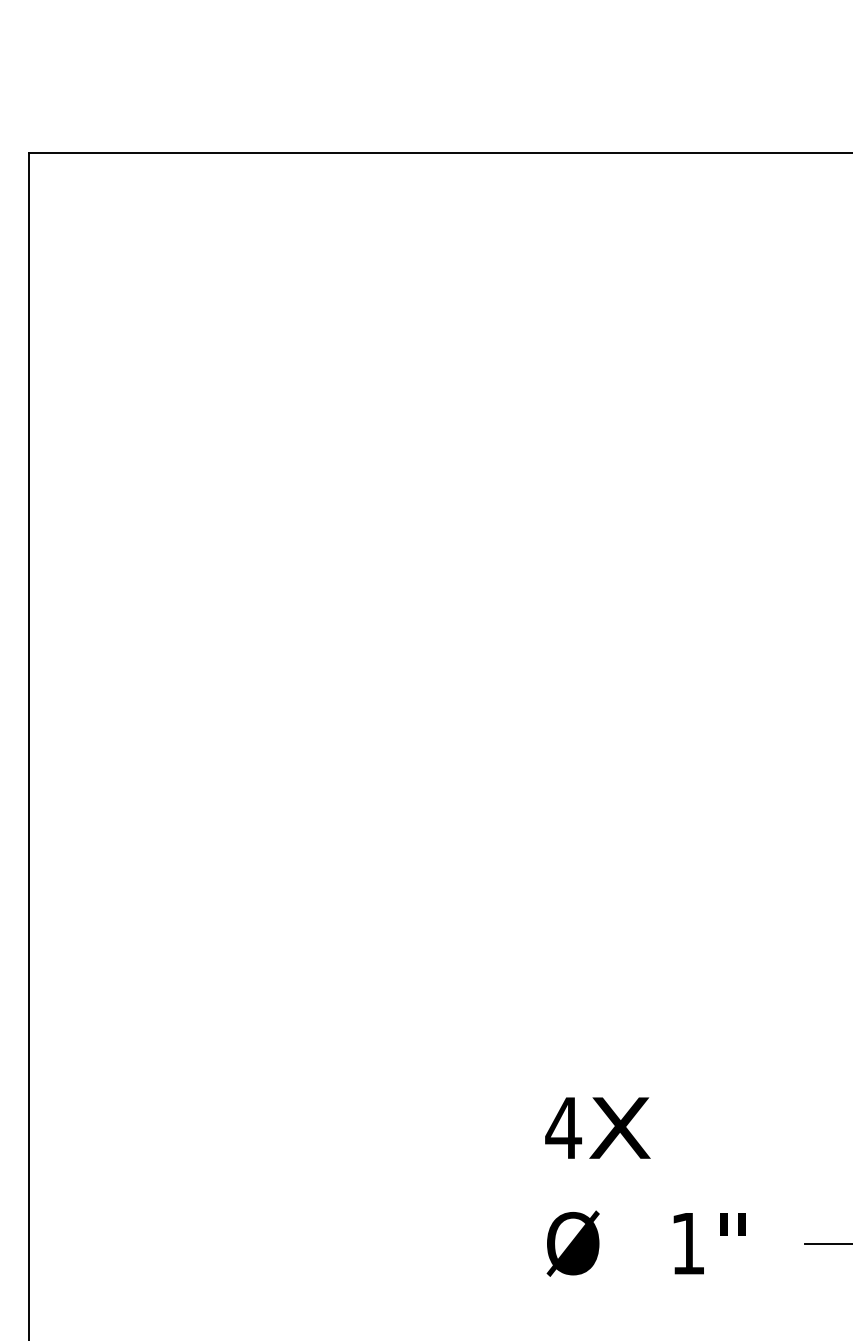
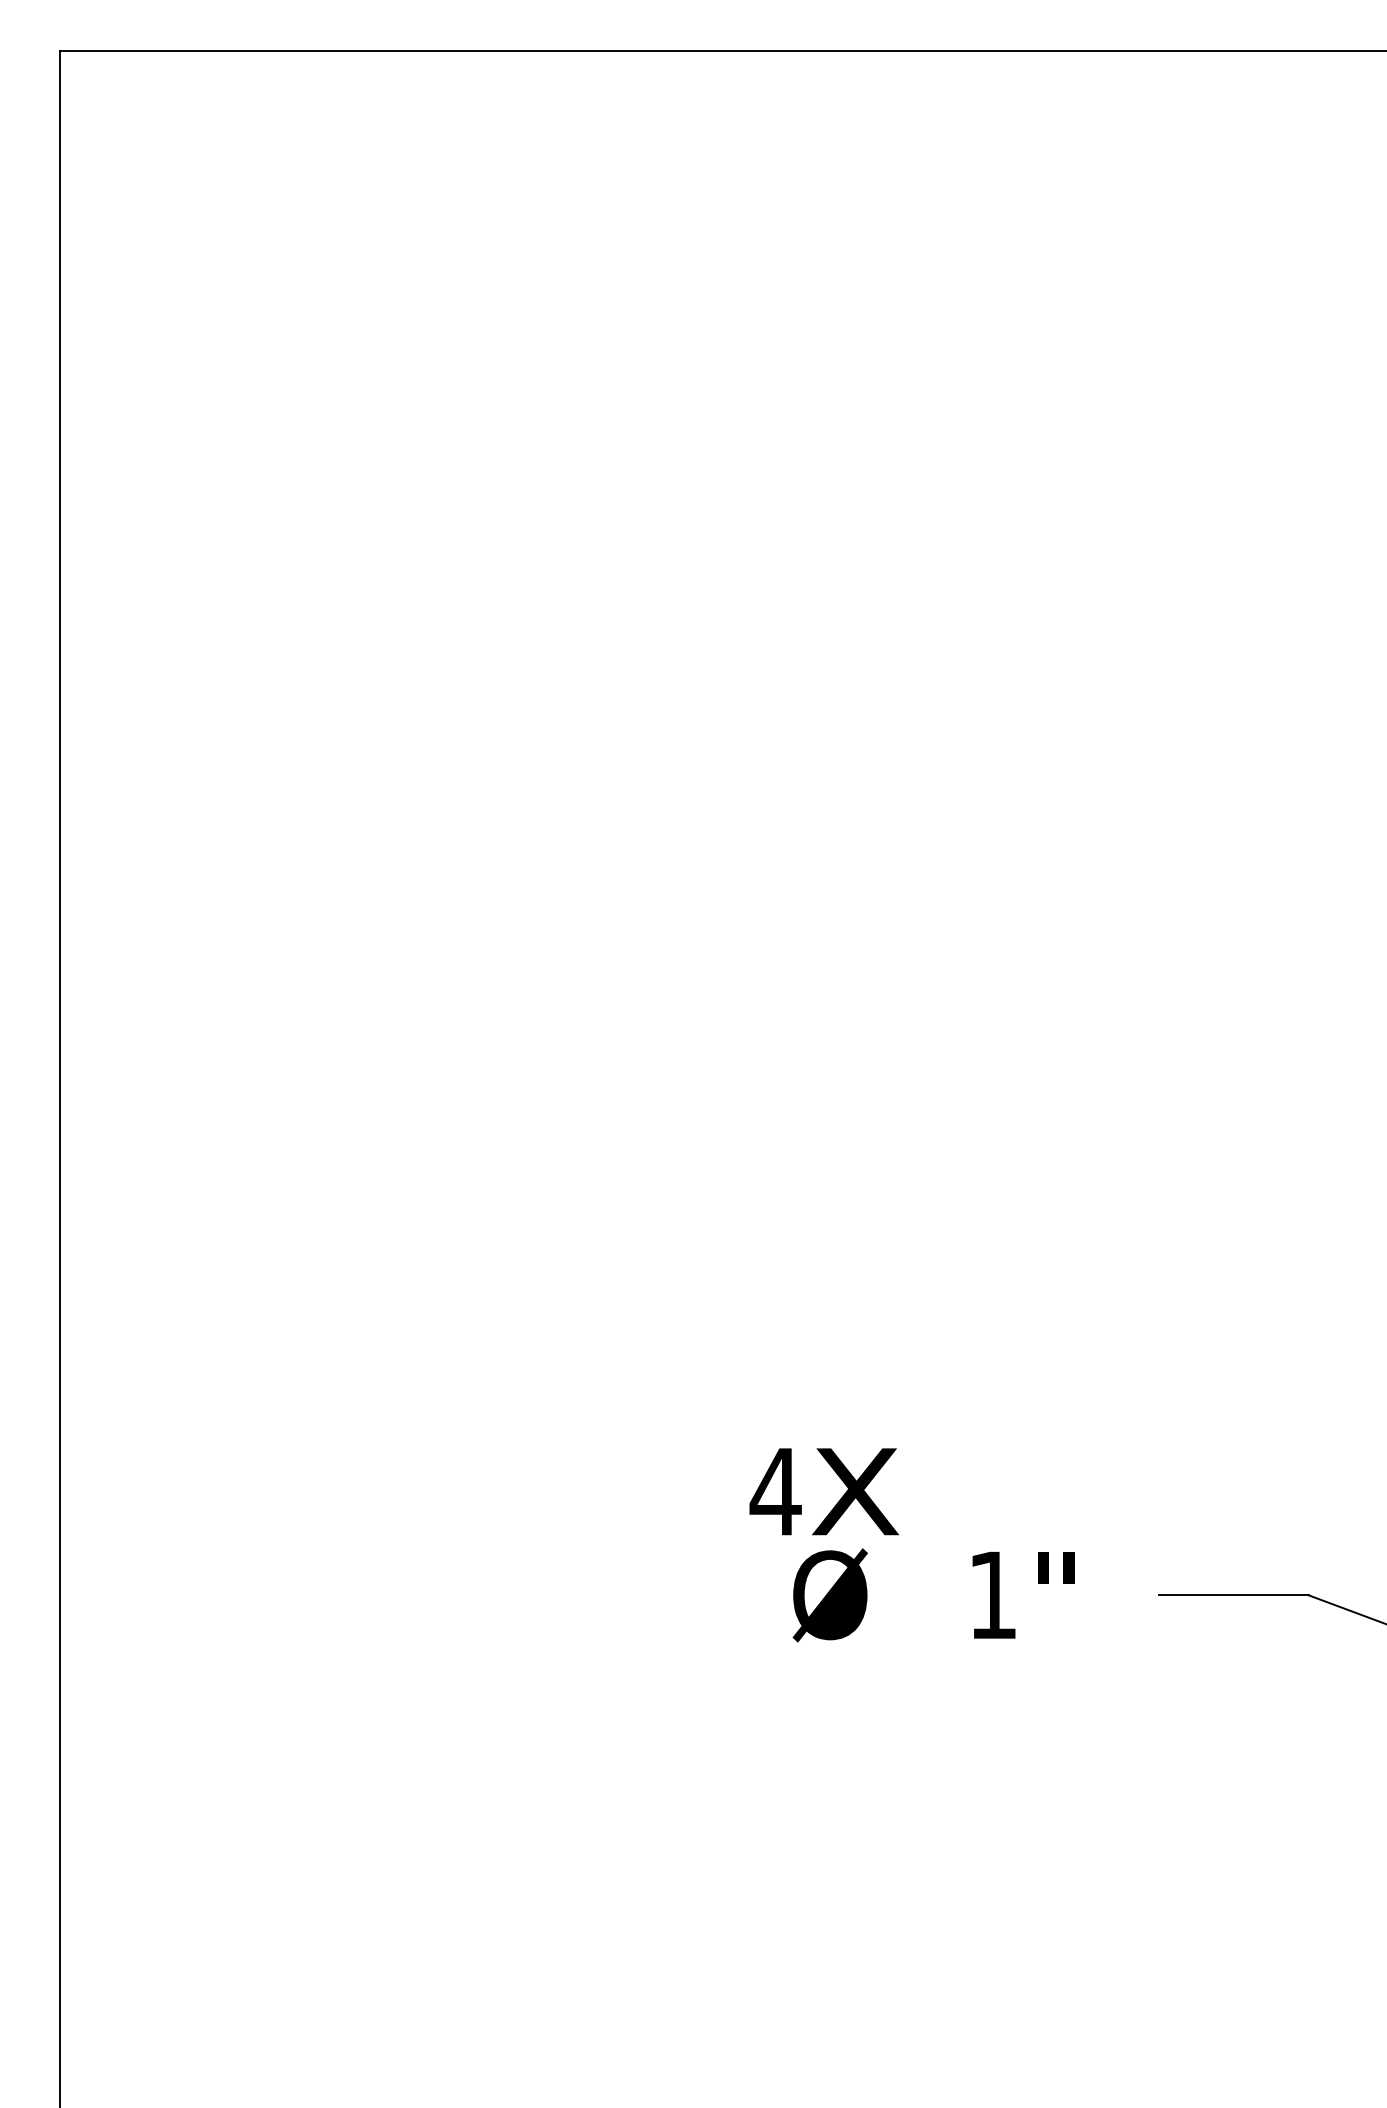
text: (597, 1127) -> (823, 1491), moved

